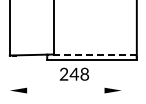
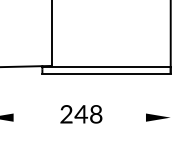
line: (92, 55) -> (107, 67), dashed -> solid
text: (73, 73) -> (80, 113), moved
part: (112, 90) -> (157, 117), moved

